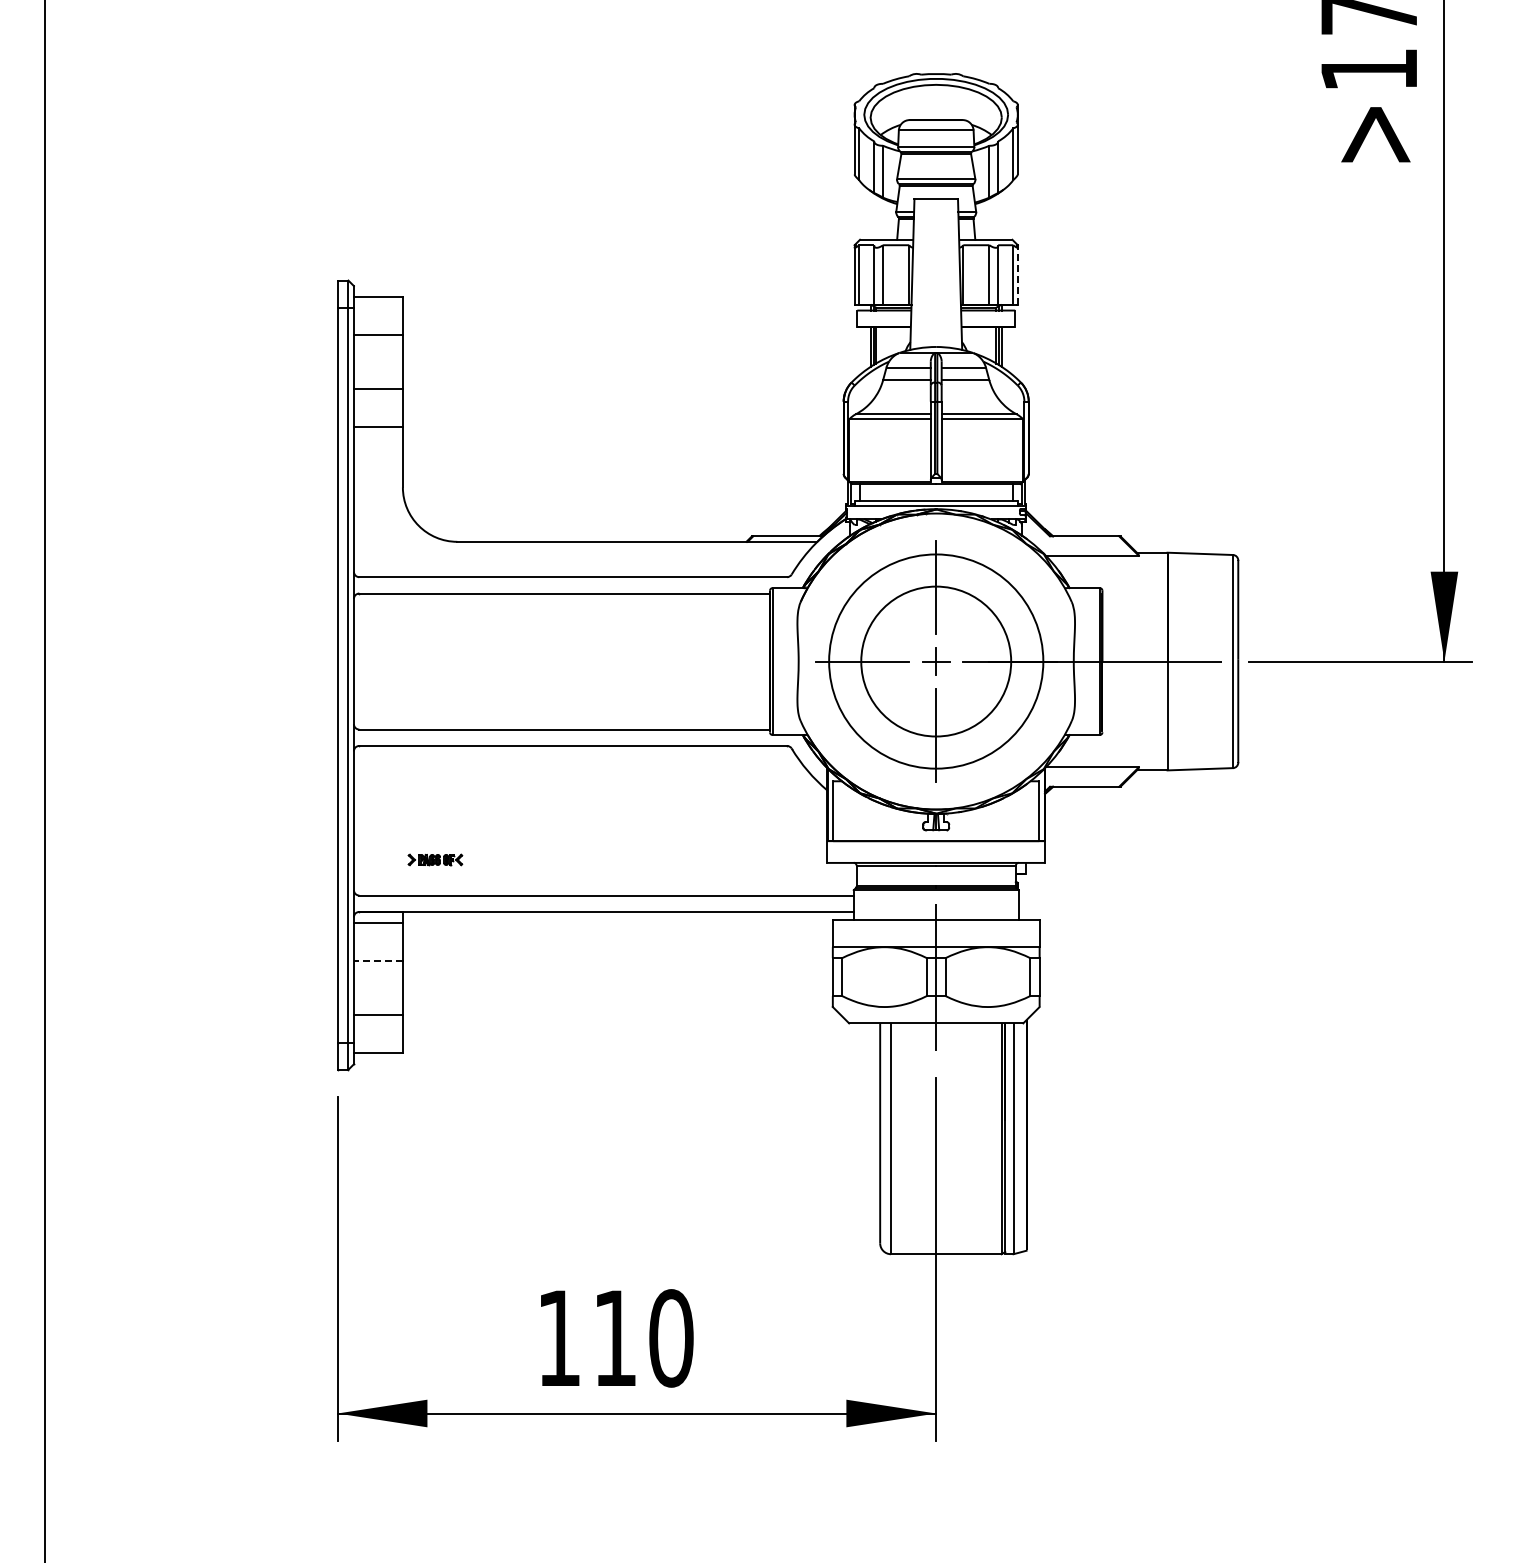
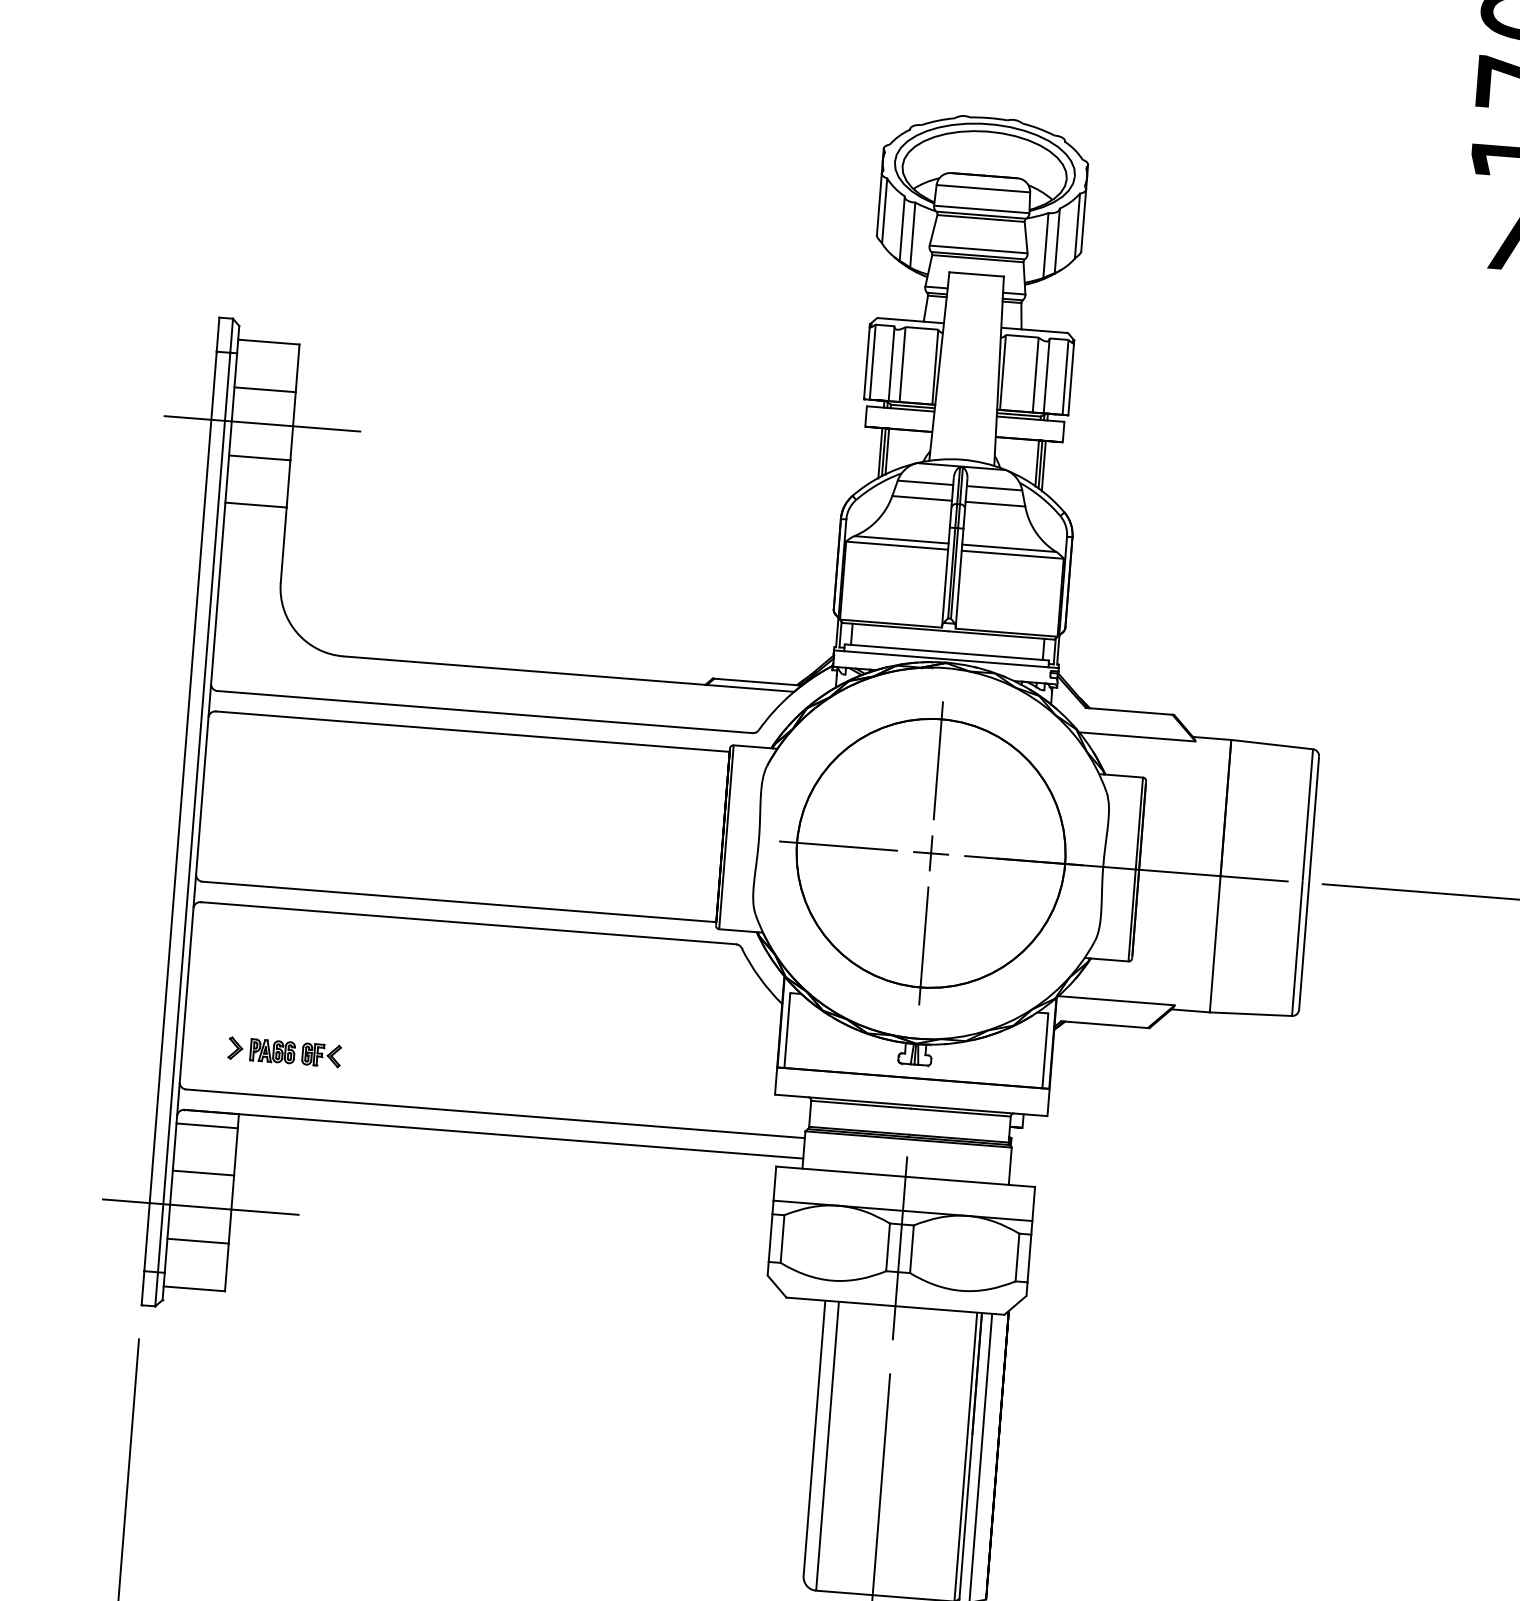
line: (1017, 276) -> (1070, 379), dashed -> solid
line: (378, 362) -> (262, 424), added
circle: (936, 661) -> (931, 853), size x1.43
part: (435, 859) -> (284, 1051), size x1.67
line: (377, 960) -> (202, 1172), dashed -> solid
line: (378, 988) -> (200, 1207), added

